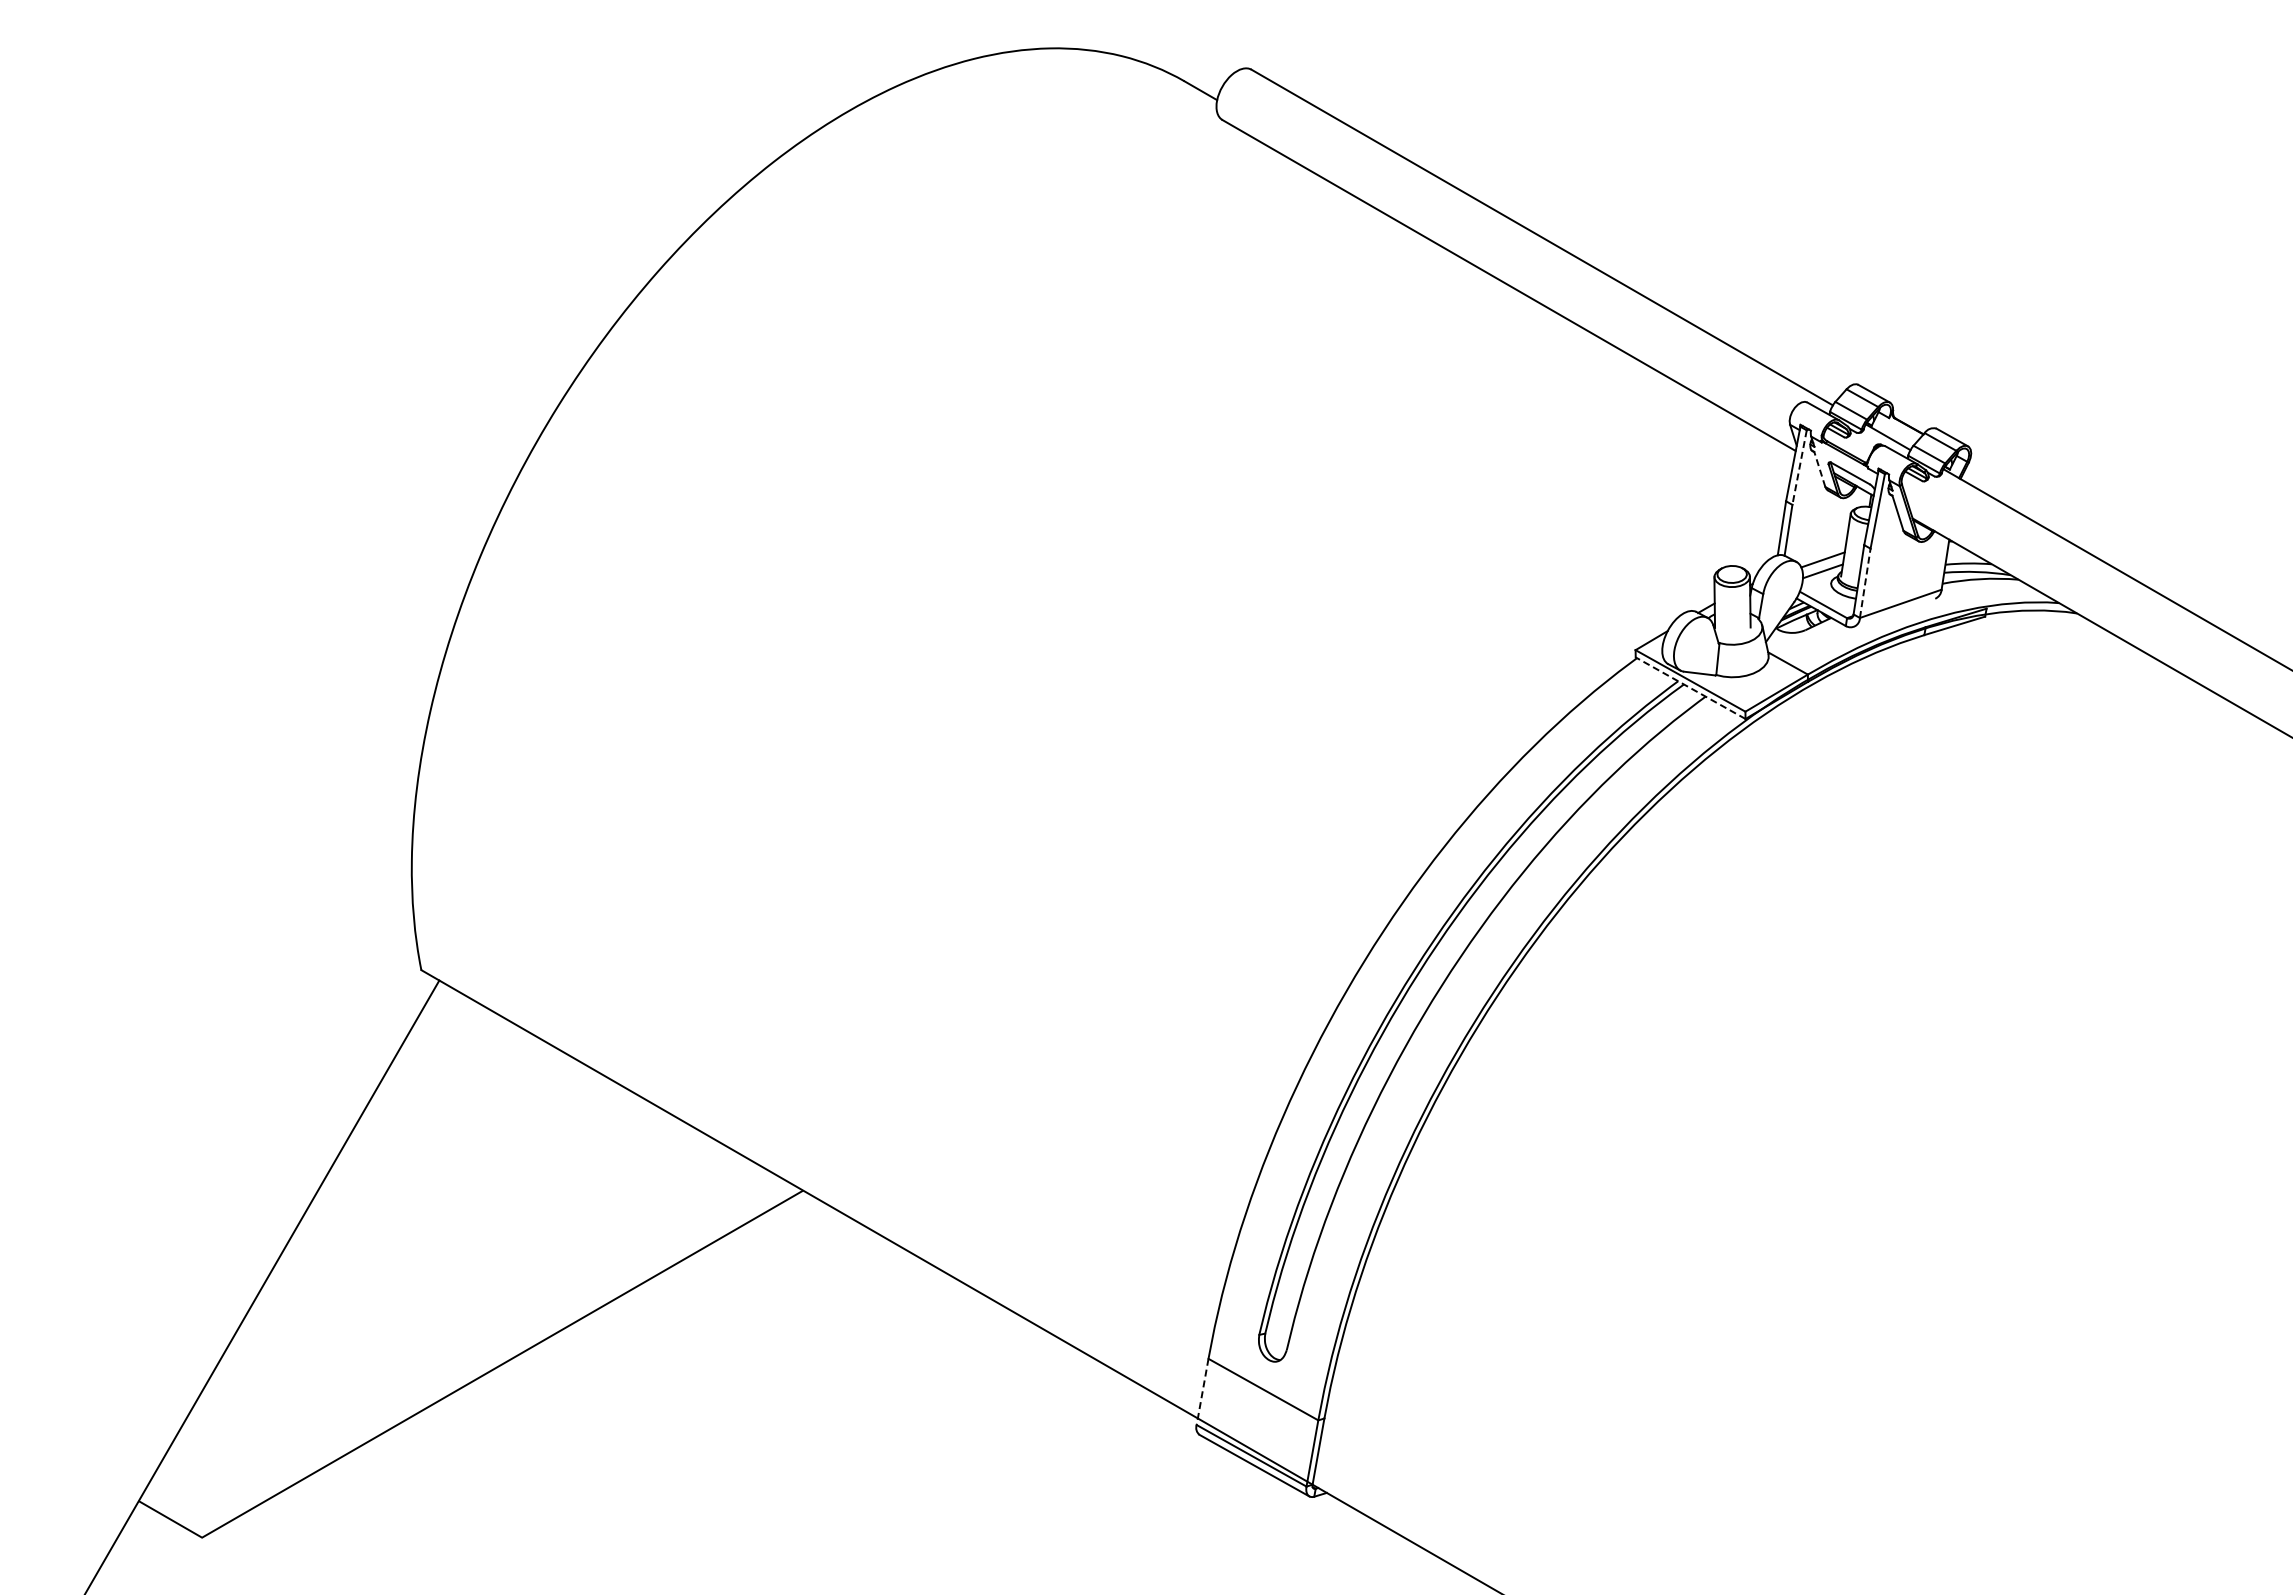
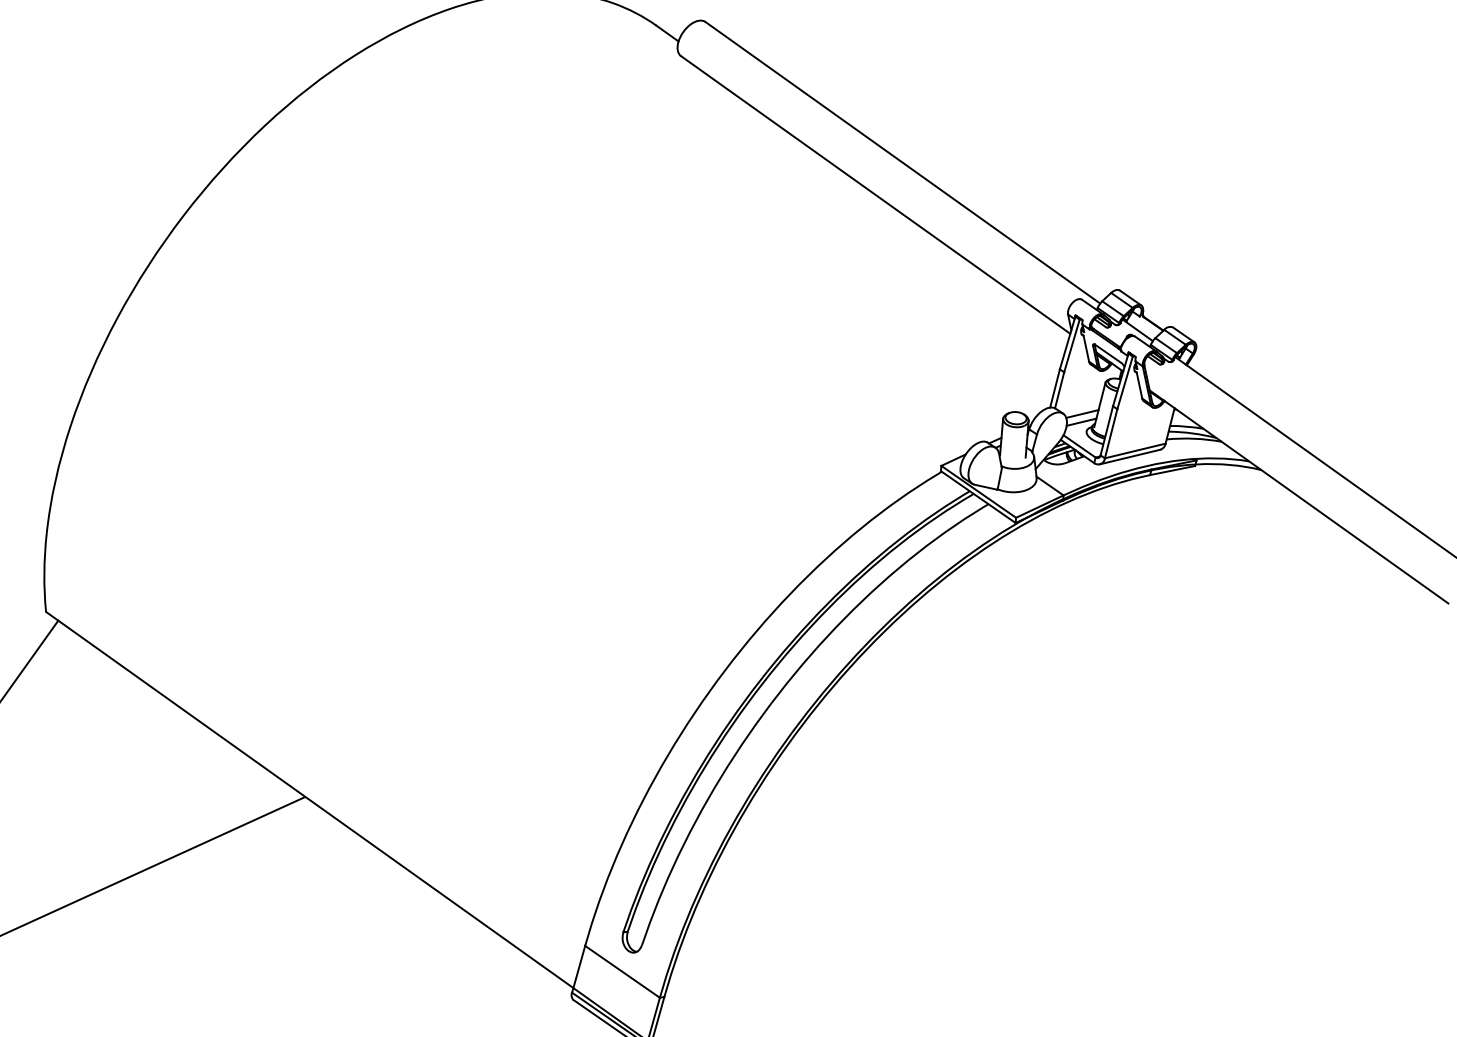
line: (1799, 467) -> (1071, 345), dashed -> solid
line: (1819, 468) -> (1086, 348), dashed -> solid
line: (1865, 582) -> (1111, 433), dashed -> solid
line: (1894, 612) -> (1130, 456), added
line: (1690, 688) -> (978, 497), dashed -> solid
line: (1202, 1391) -> (578, 969), dashed -> solid

